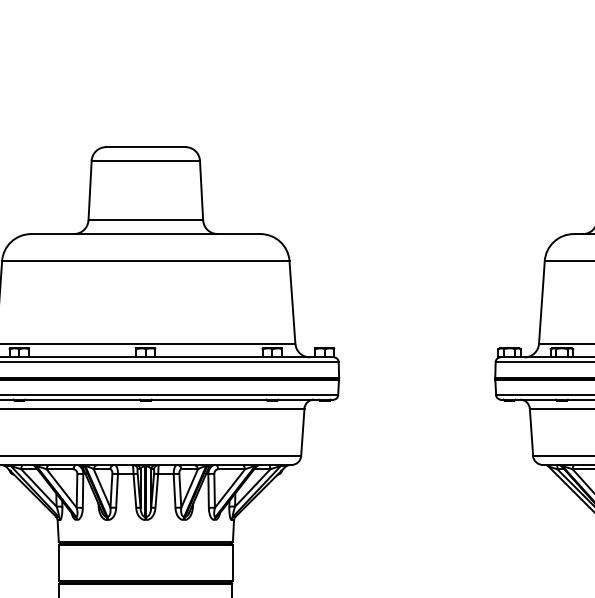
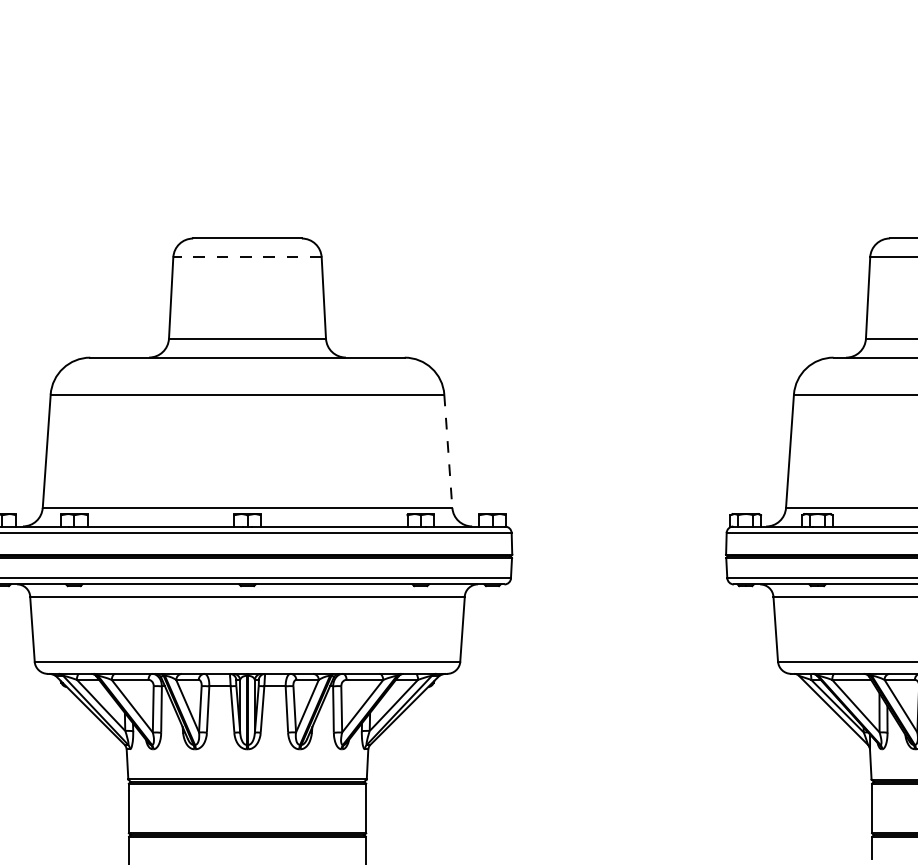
line: (145, 160) -> (247, 257), solid -> dashed
line: (292, 302) -> (448, 451), solid -> dashed

